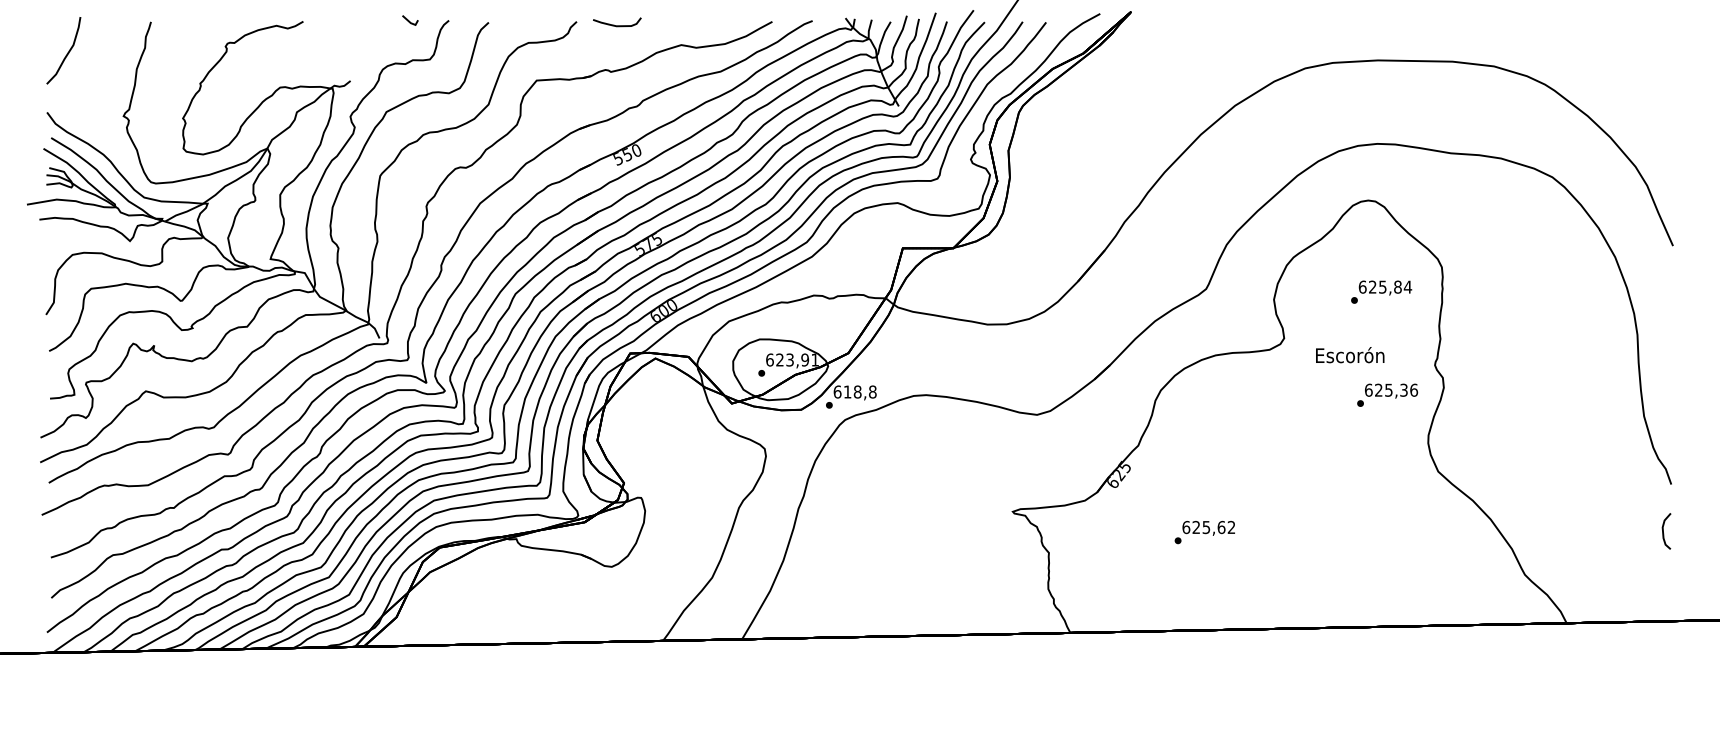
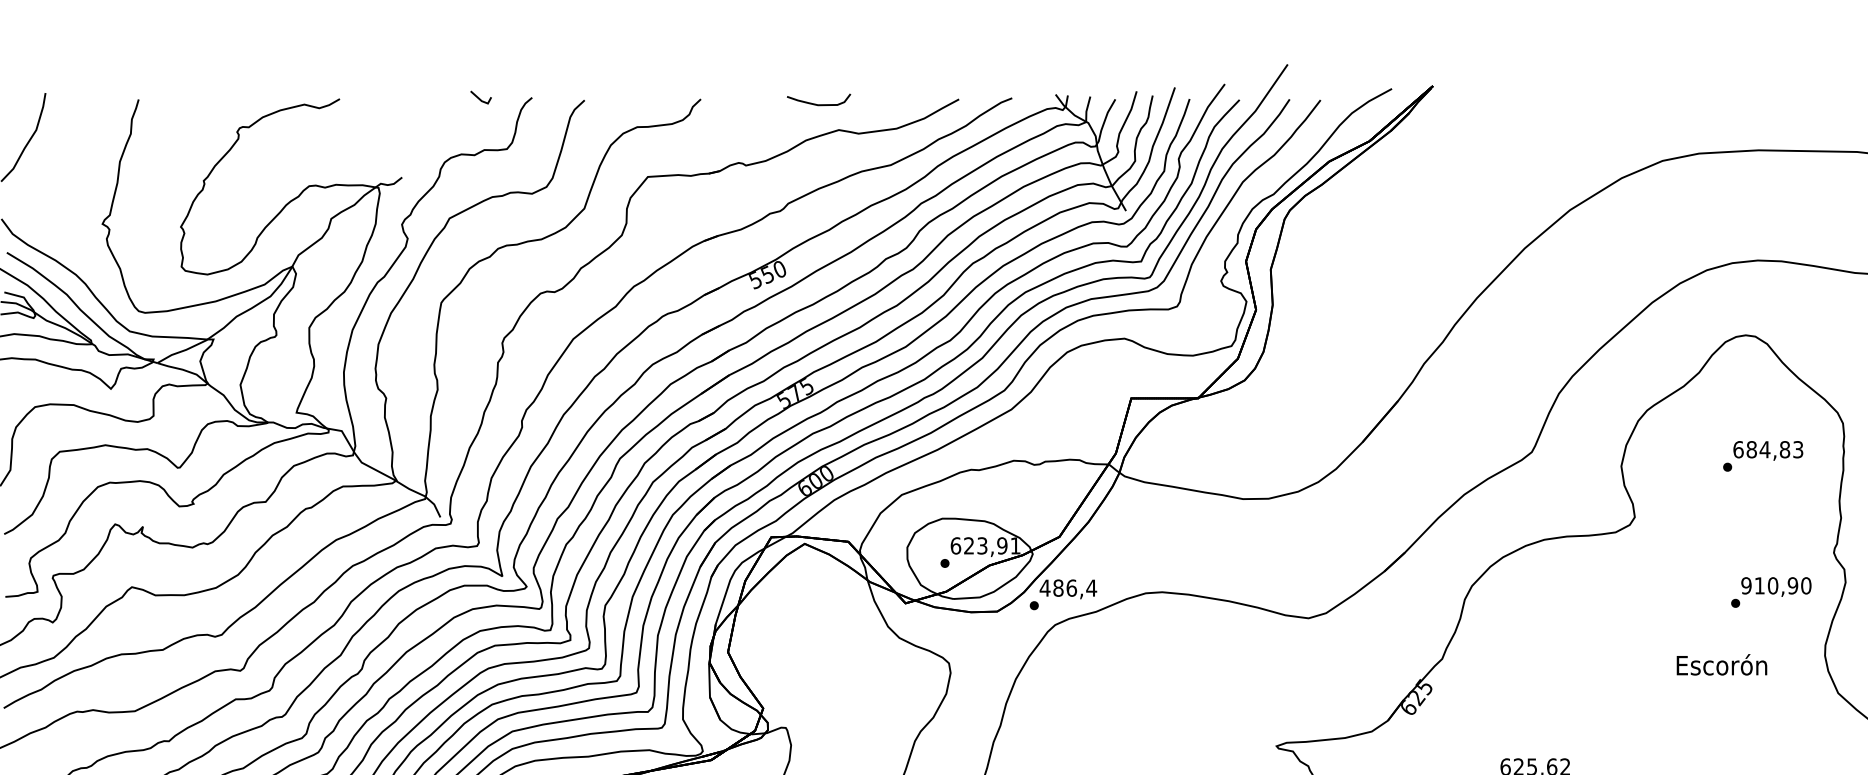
part: (617, 22) -> (819, 100), moved
text: (1390, 286) -> (1775, 448), 625,84 -> 684,83
text: (1350, 355) -> (1722, 665), moved
text: (1391, 389) -> (1776, 584), 625,36 -> 910,90
text: (854, 391) -> (1067, 587), 618,8 -> 486,4

